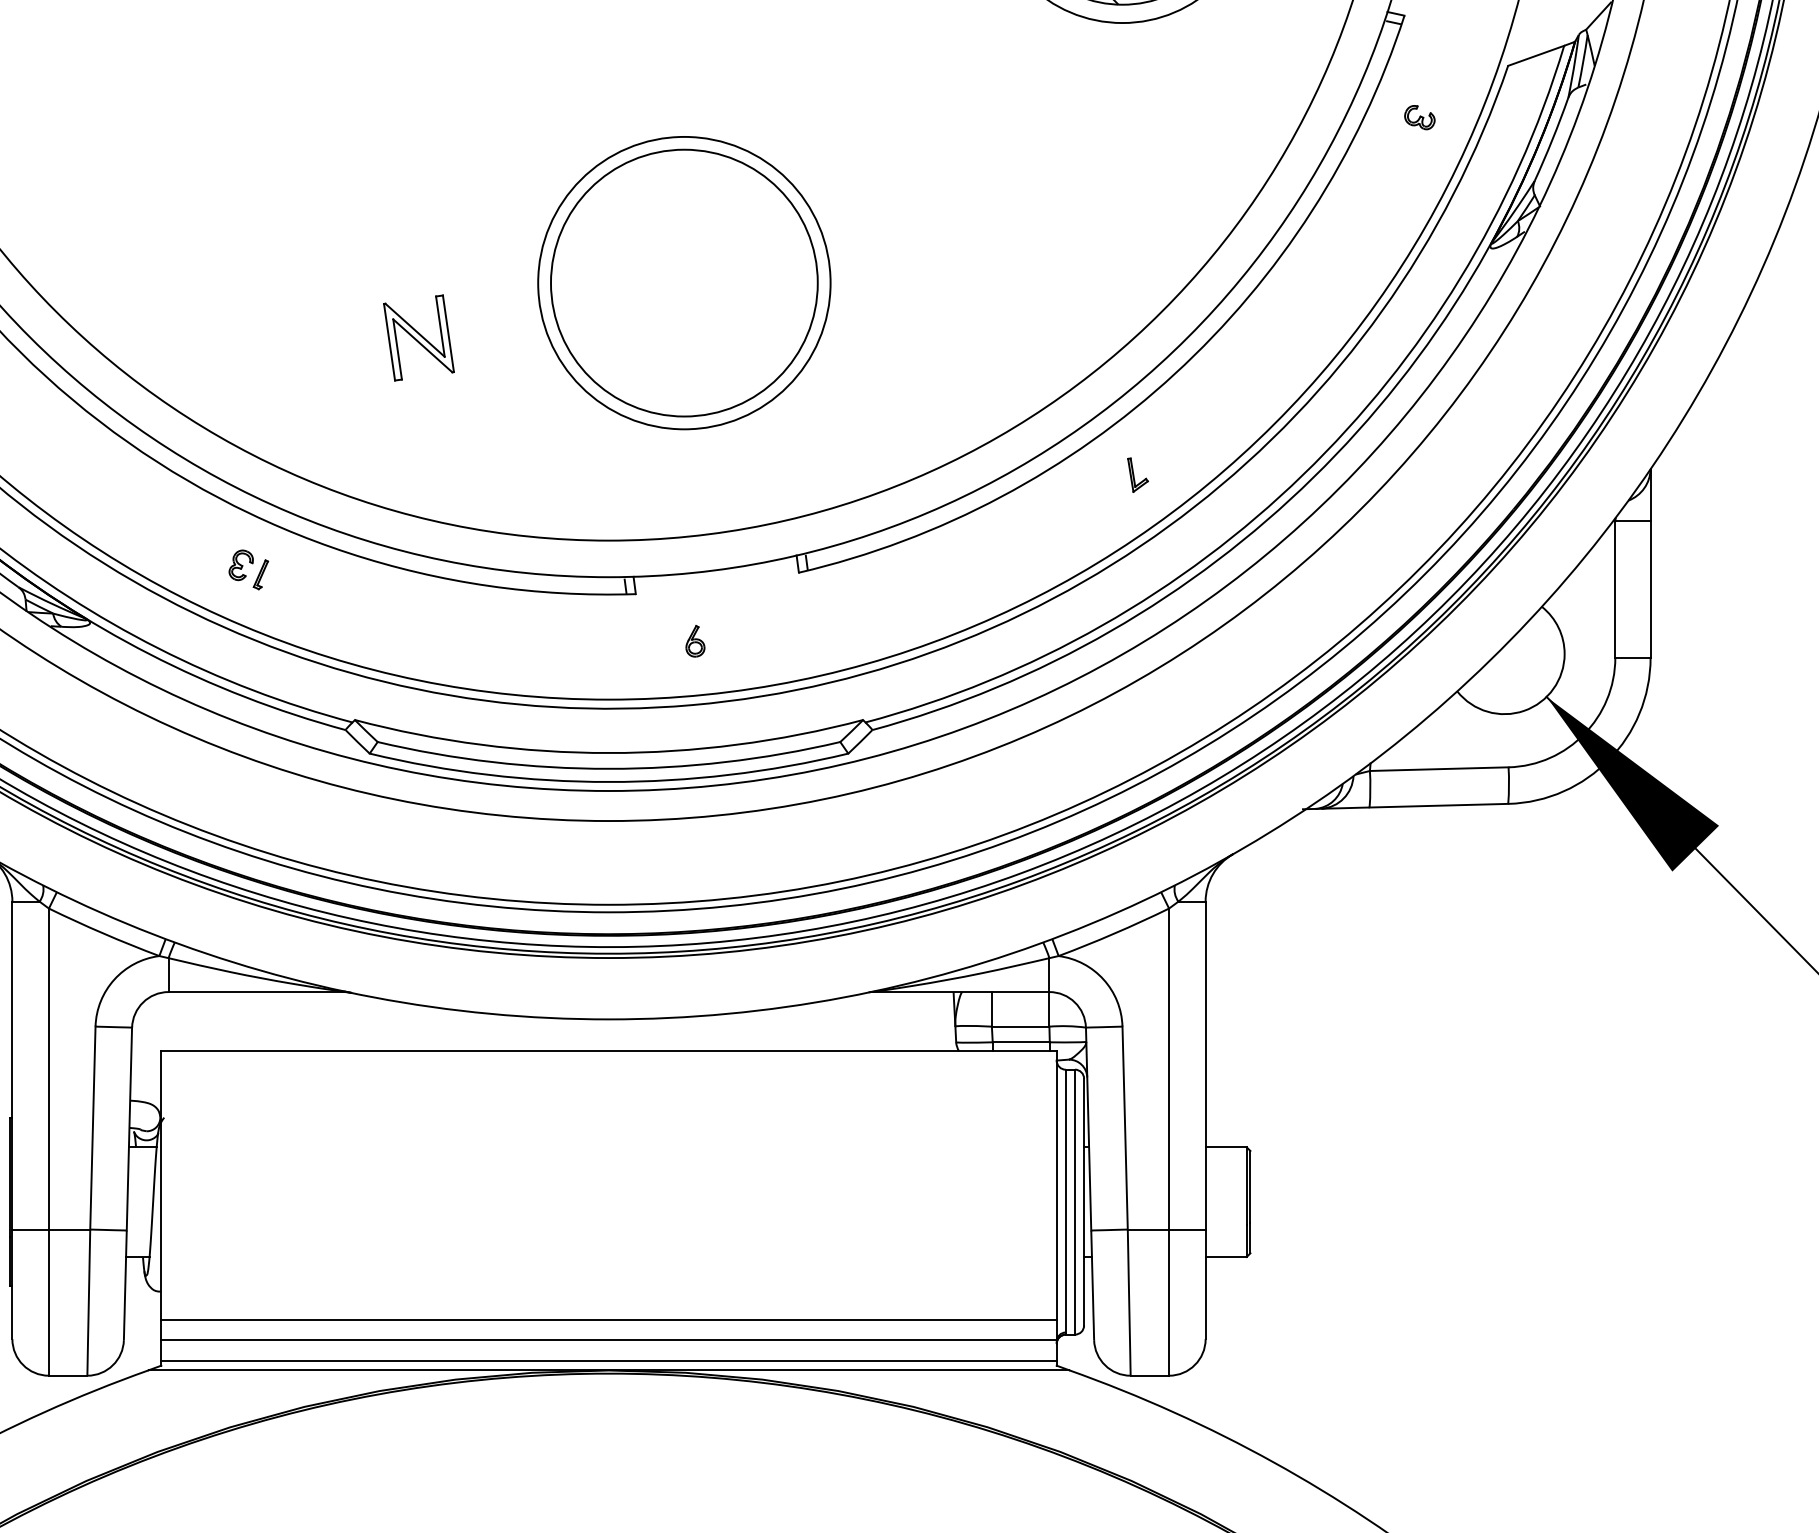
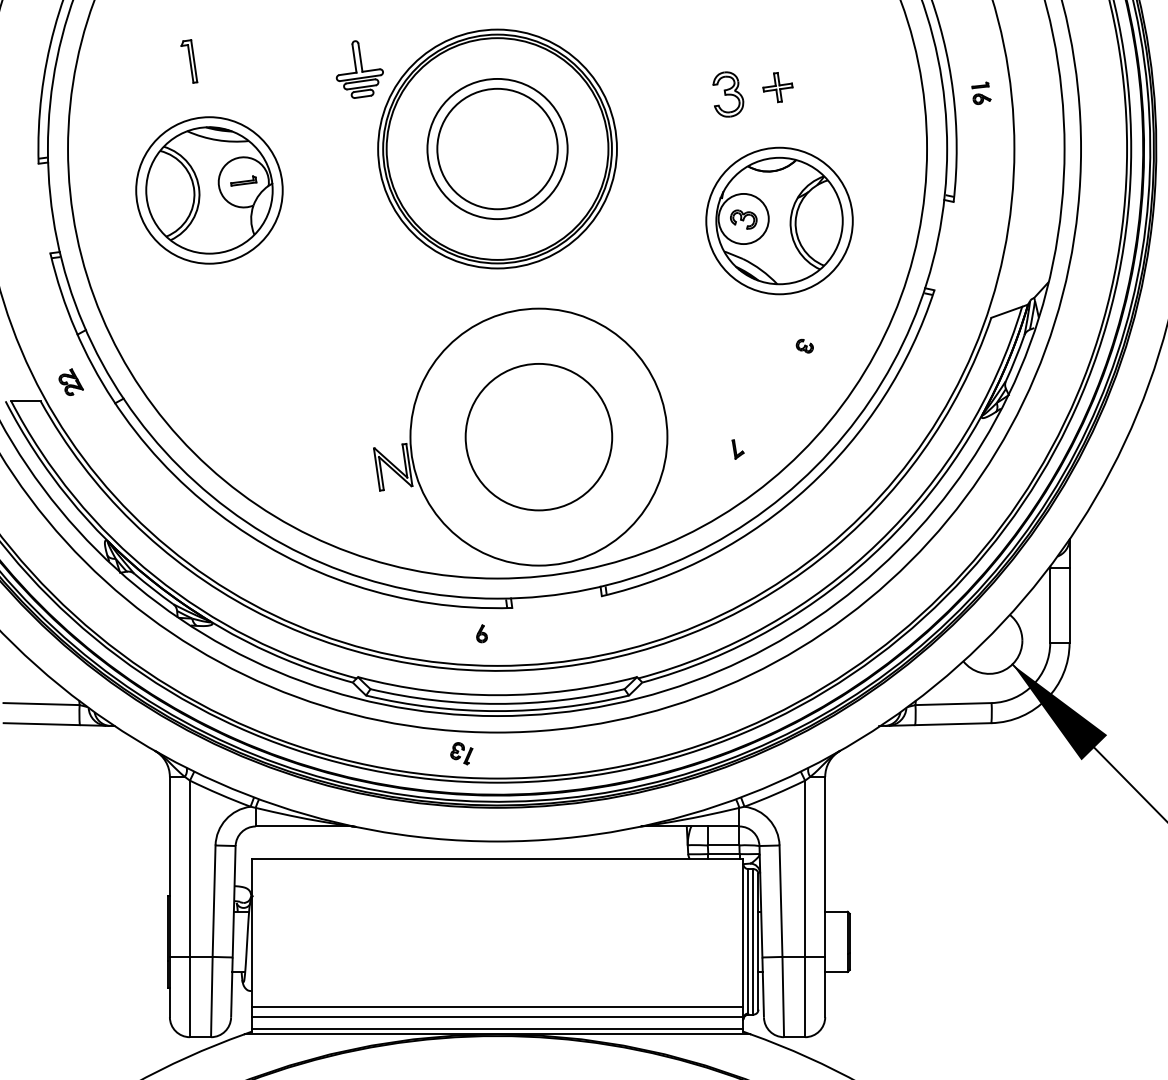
part: (1419, 116) -> (804, 345), moved
circle: (683, 281) -> (538, 436), size x1.6
part: (1136, 474) -> (737, 449), moved
part: (248, 569) -> (461, 753), moved
part: (694, 640) -> (481, 633), moved

